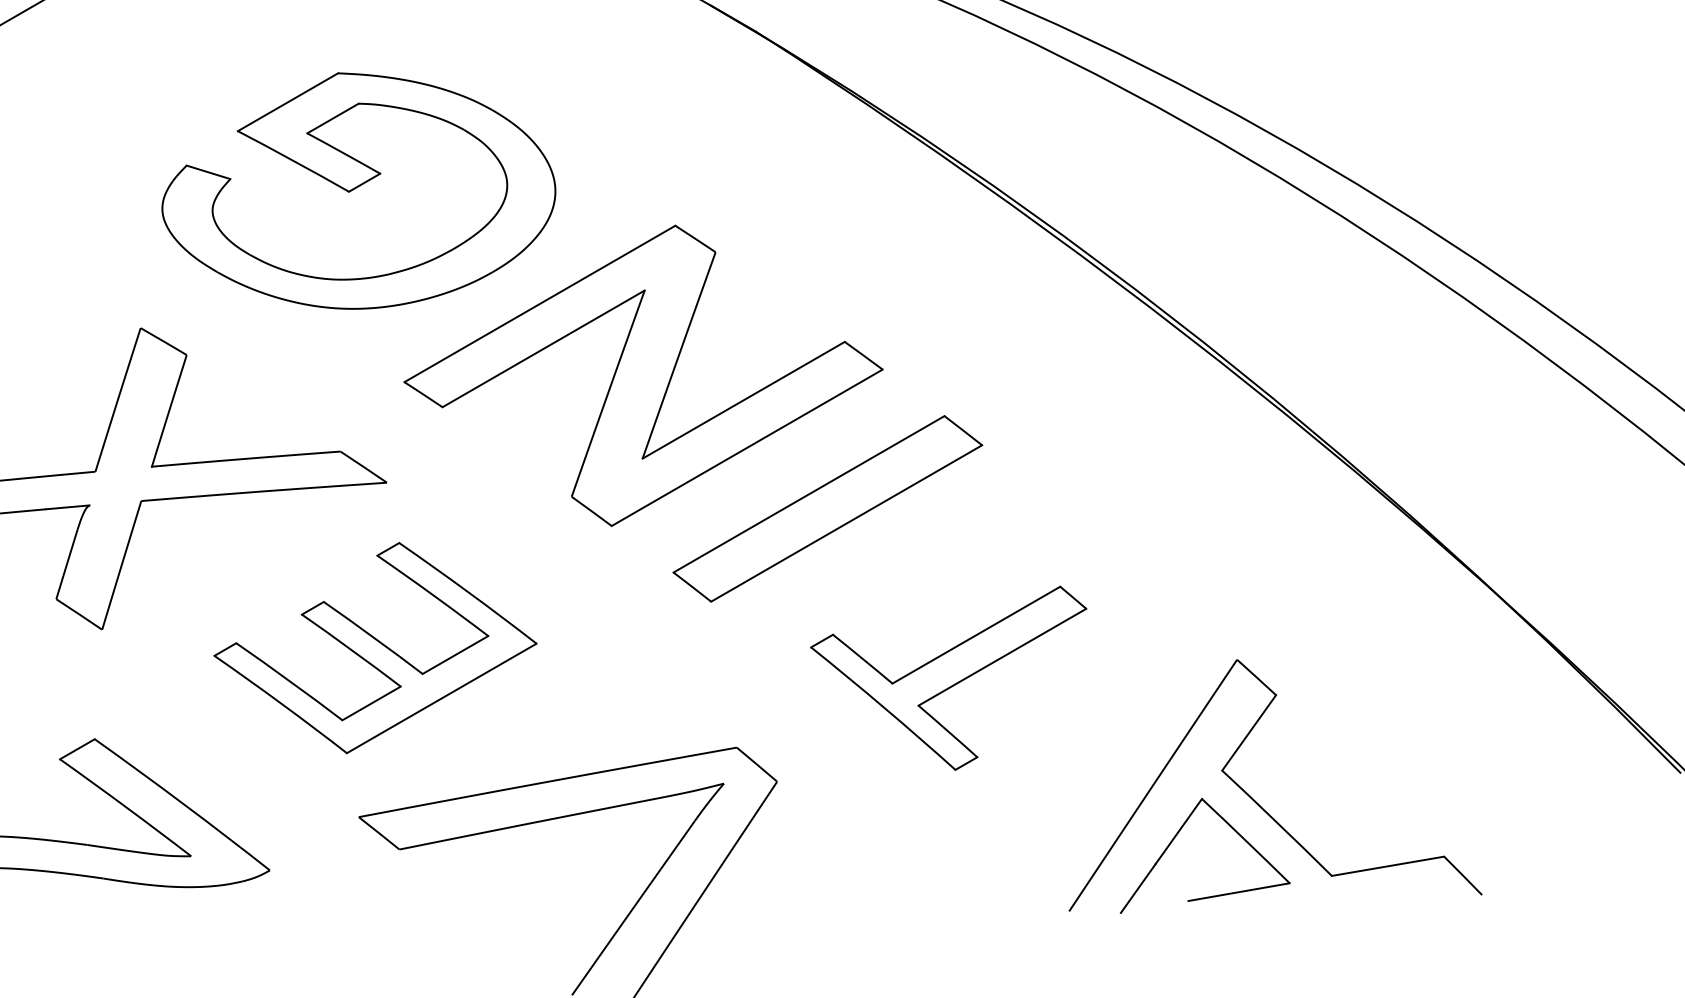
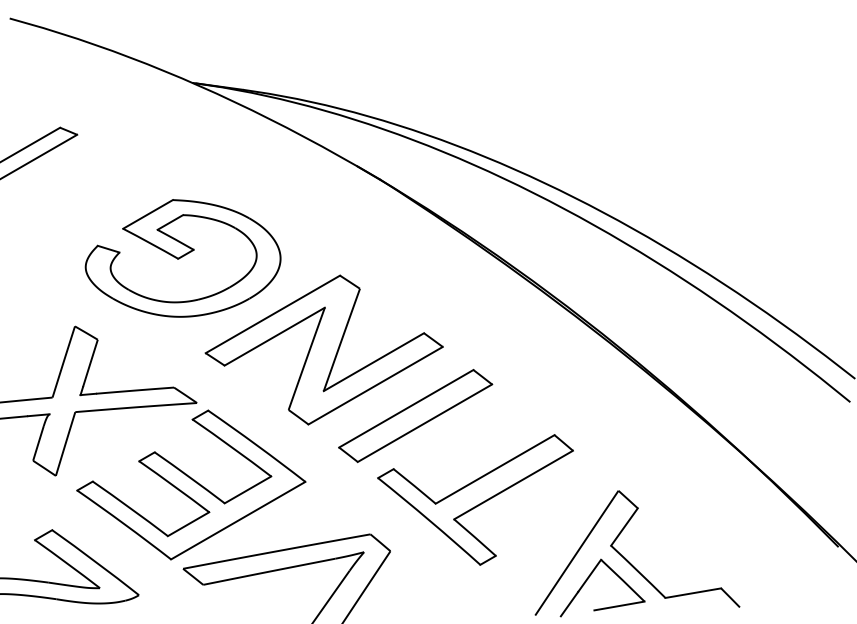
part: (375, 647) -> (191, 484), size x1.43
part: (948, 677) -> (475, 499), size x1.43

